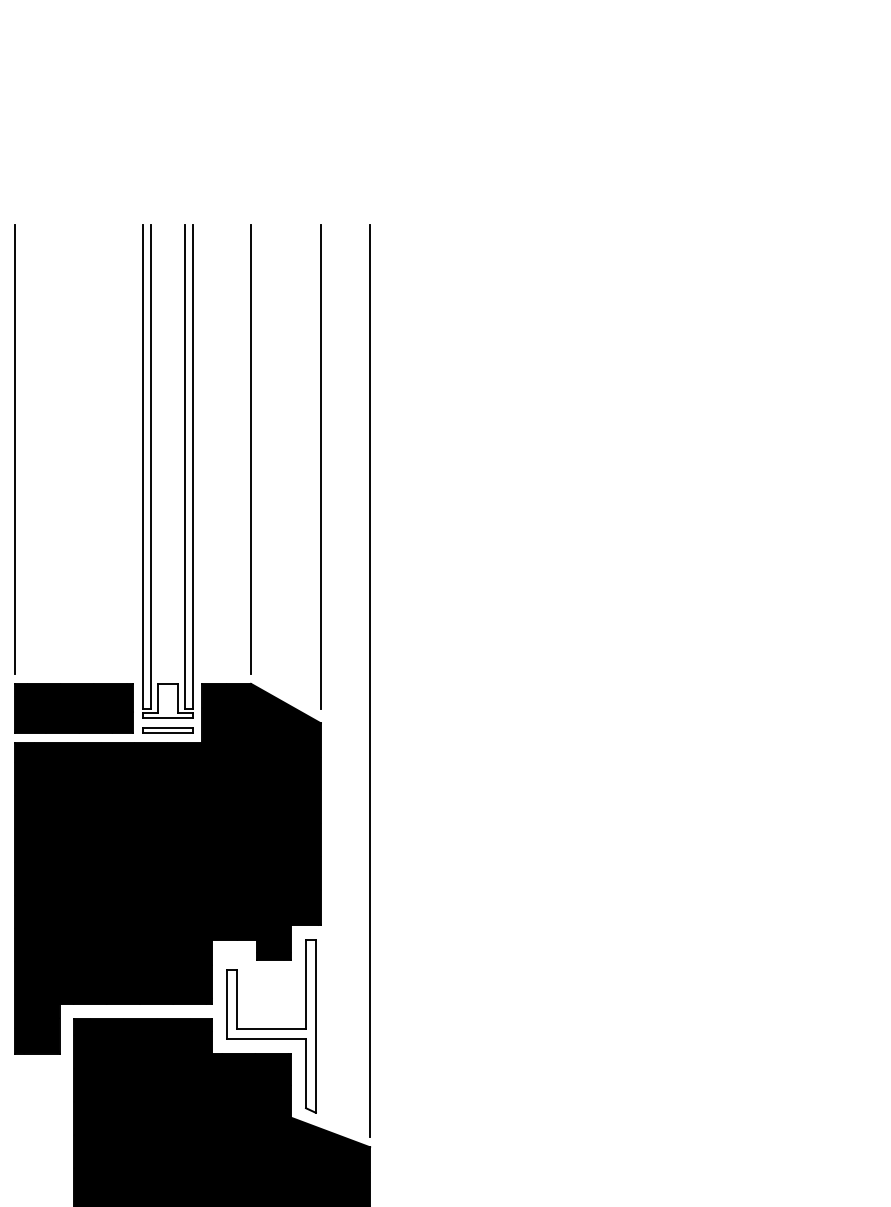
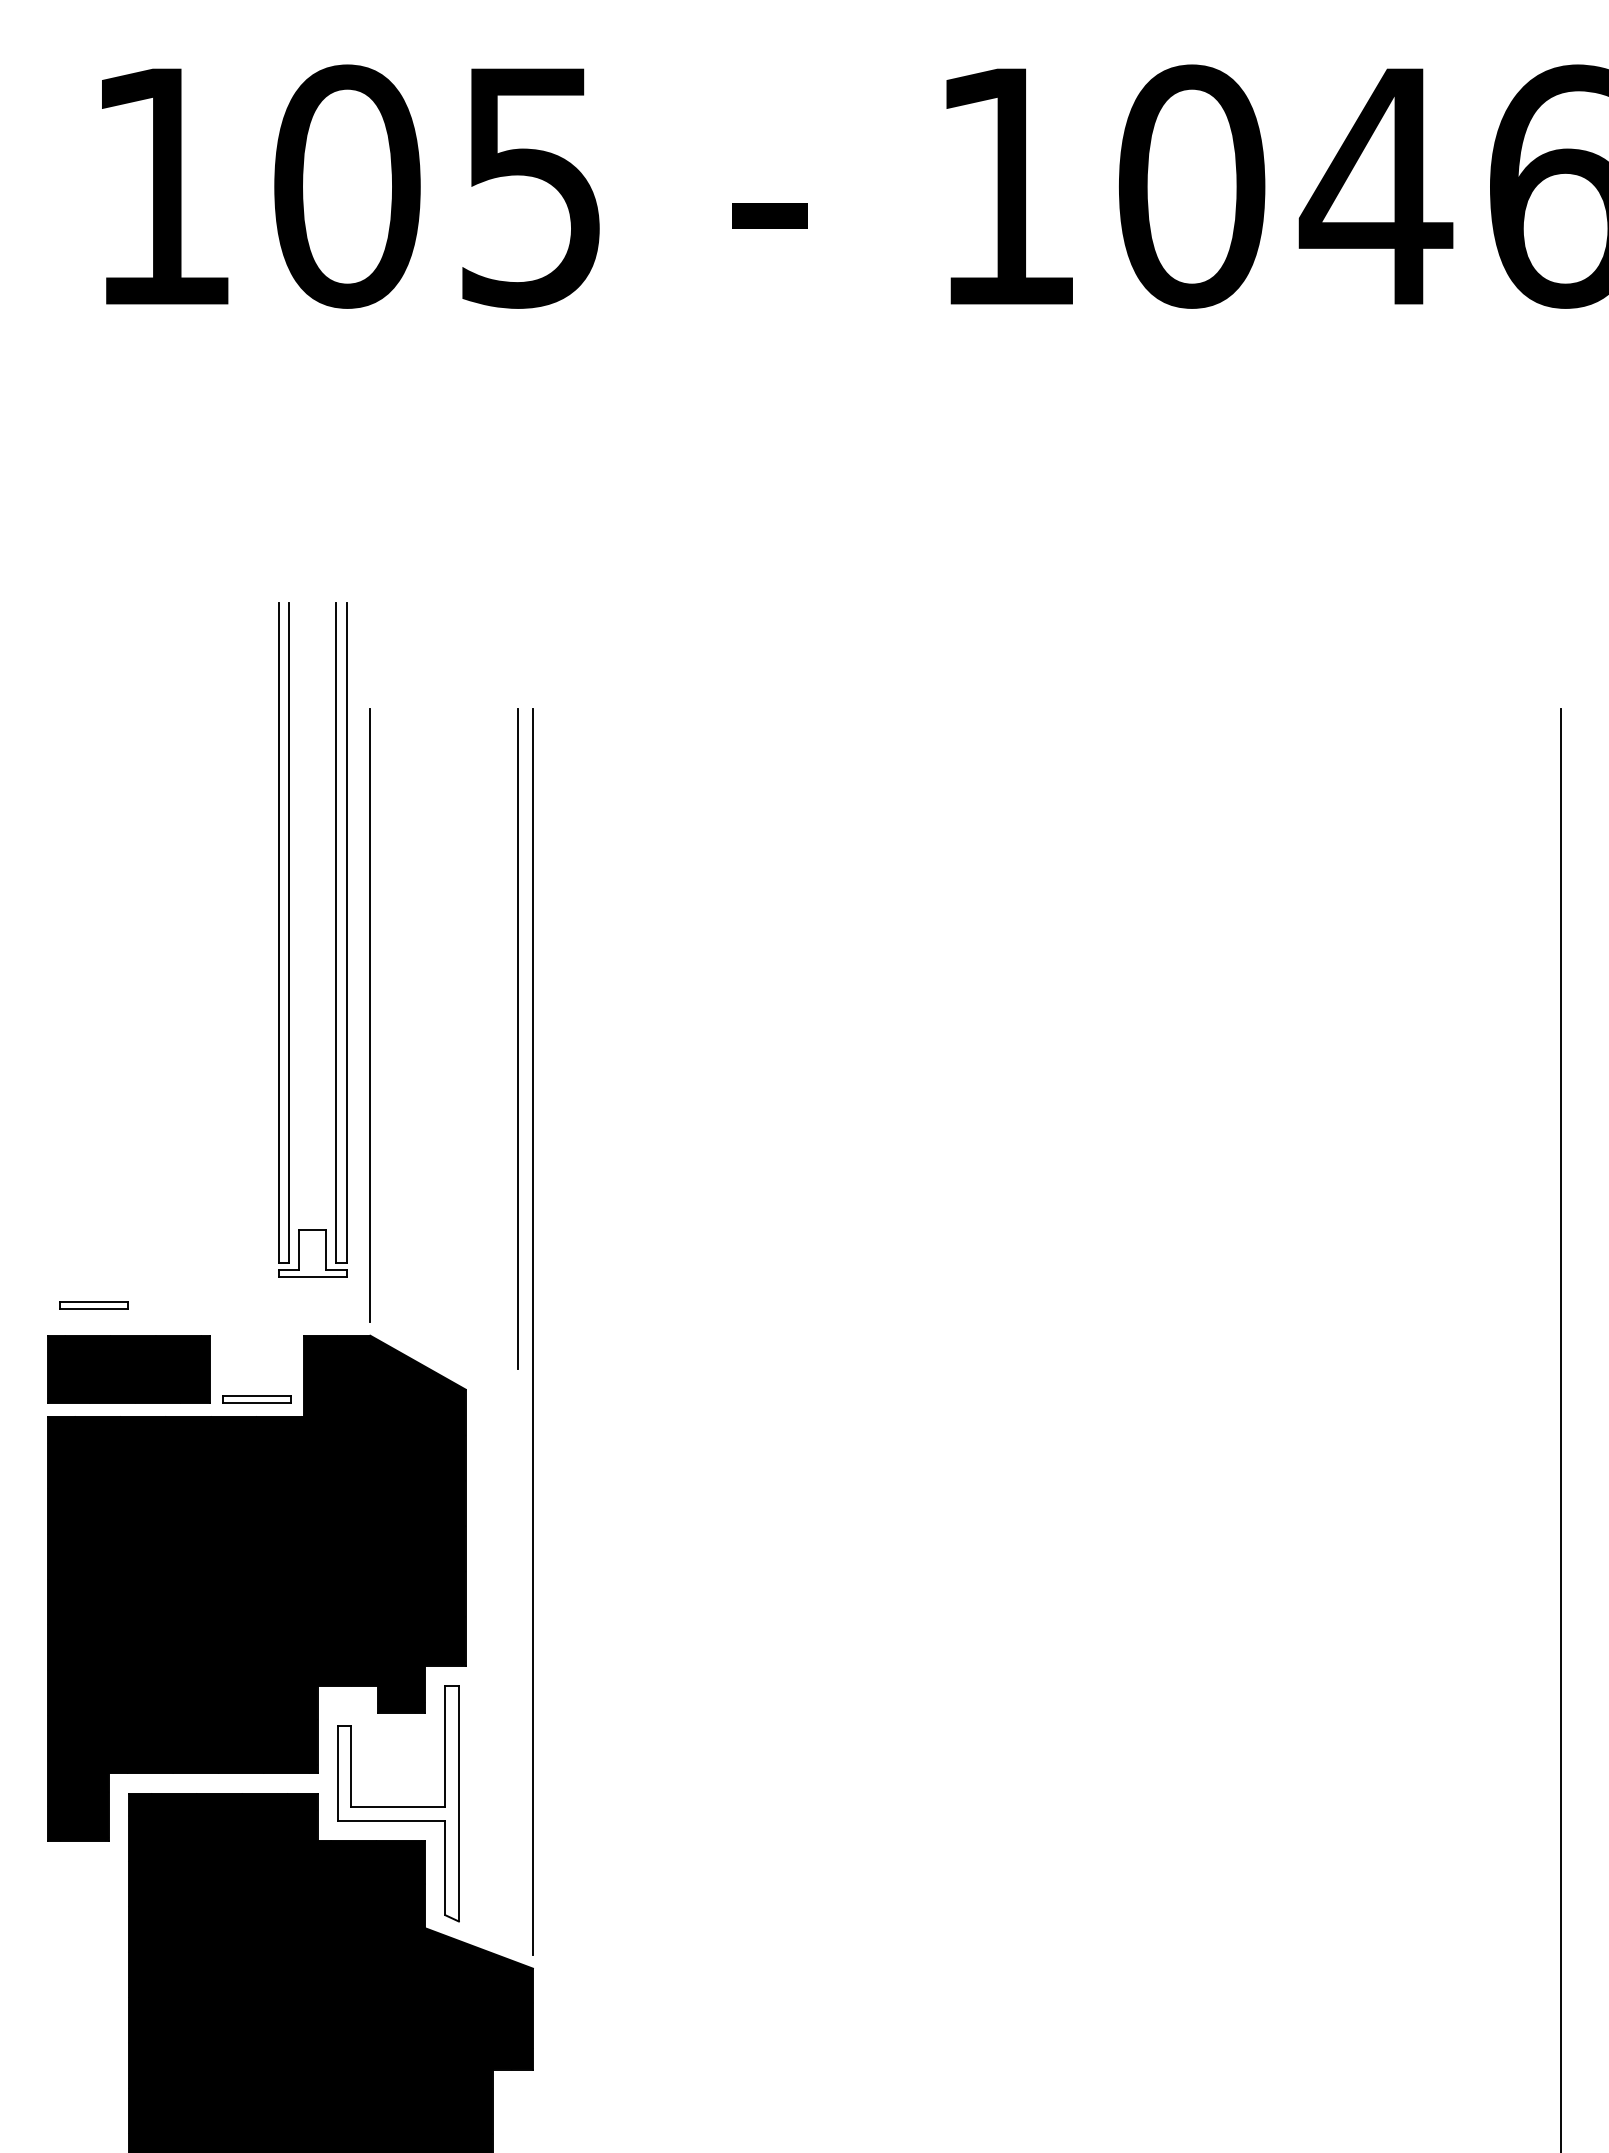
line: (15, 449) -> (48, 1015), removed
line: (320, 466) -> (517, 1038), moved
part: (150, 471) -> (289, 939), moved
part: (48, 661) -> (93, 1305), added

